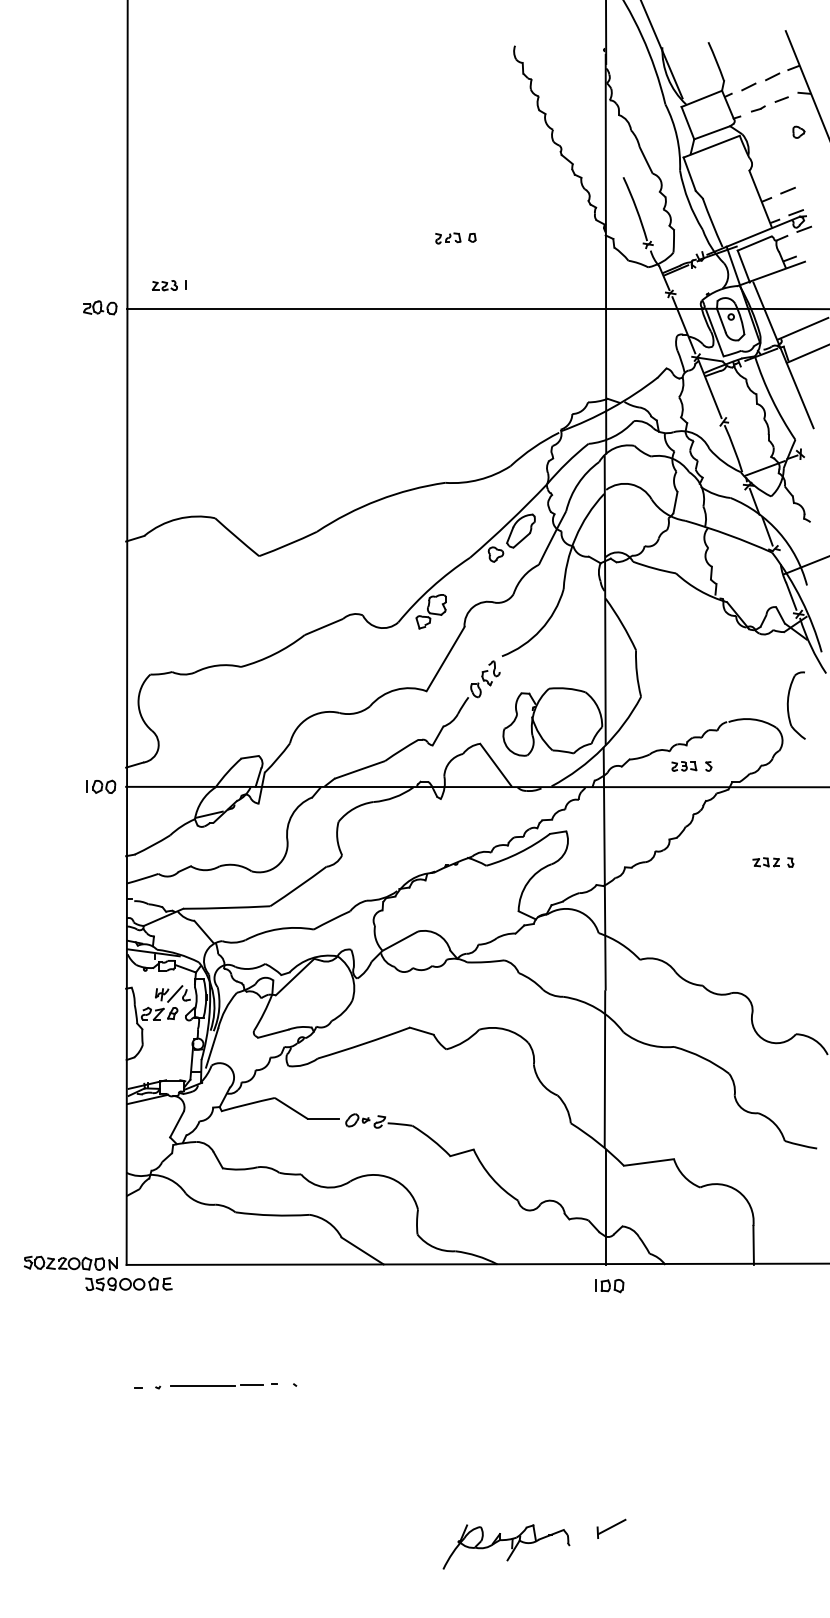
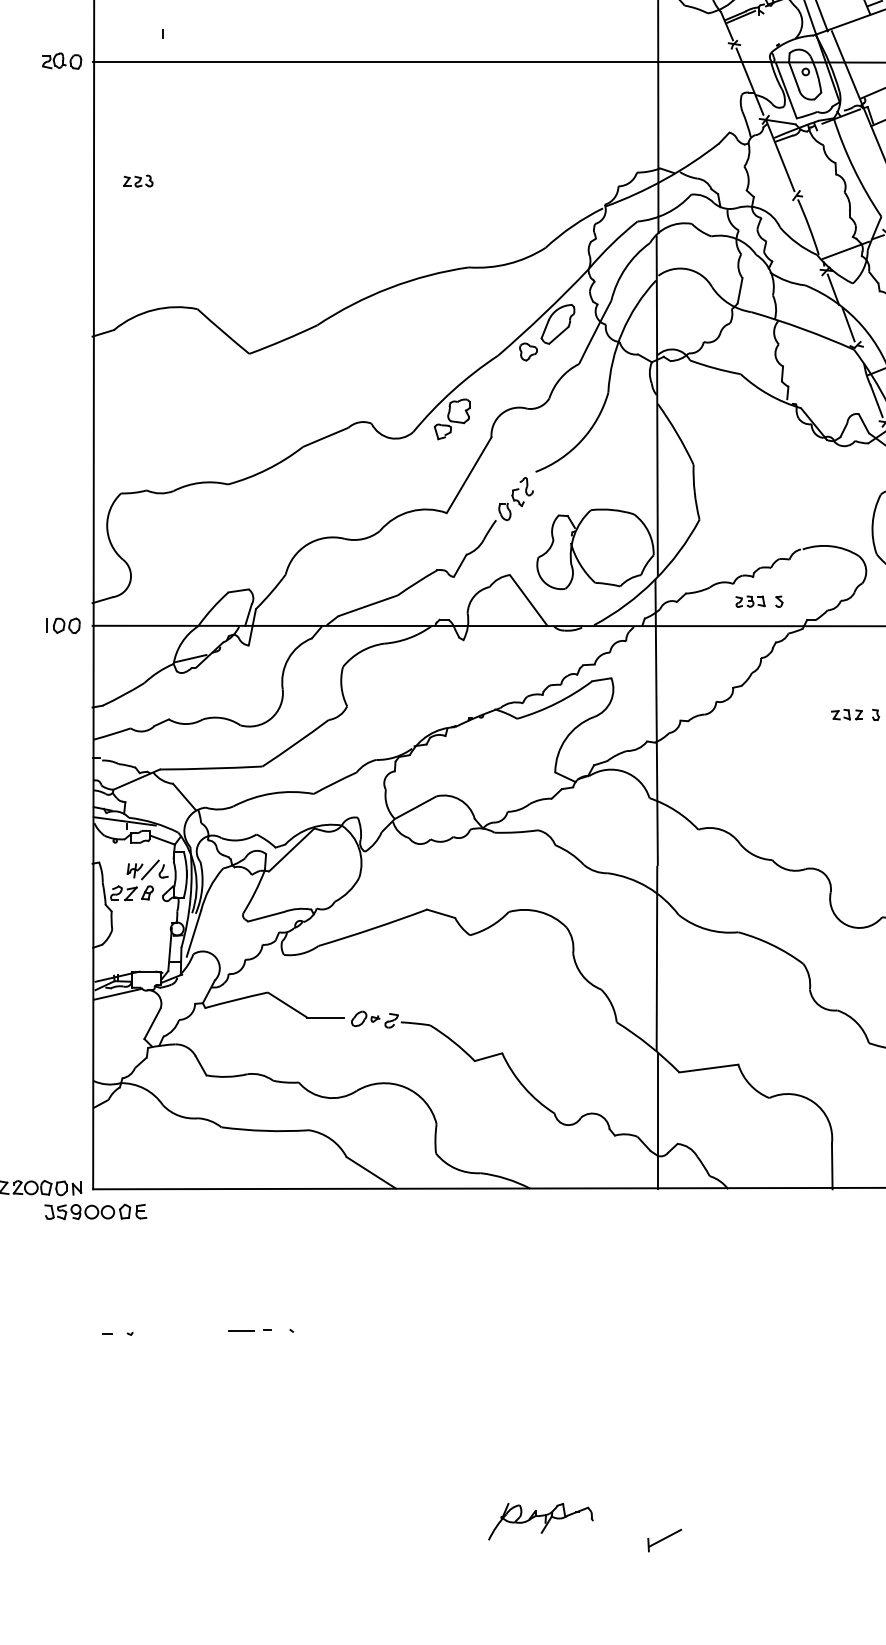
part: (164, 285) -> (137, 181), moved
part: (609, 1286) -> (662, 1214), removed
line: (202, 1386) -> (182, 1332), removed
part: (611, 1528) -> (664, 1540), moved
part: (506, 1546) -> (540, 1521), size x0.7

